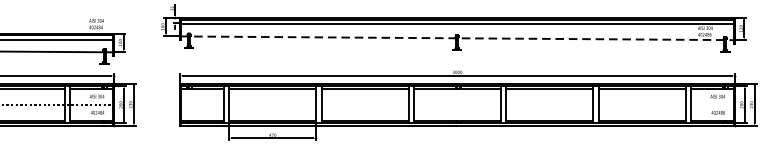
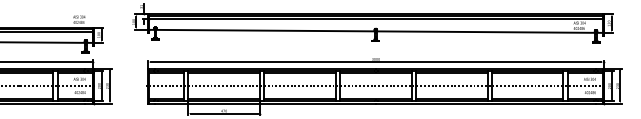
line: (458, 38) -> (376, 31), dashed -> solid
line: (456, 105) -> (375, 86), added

